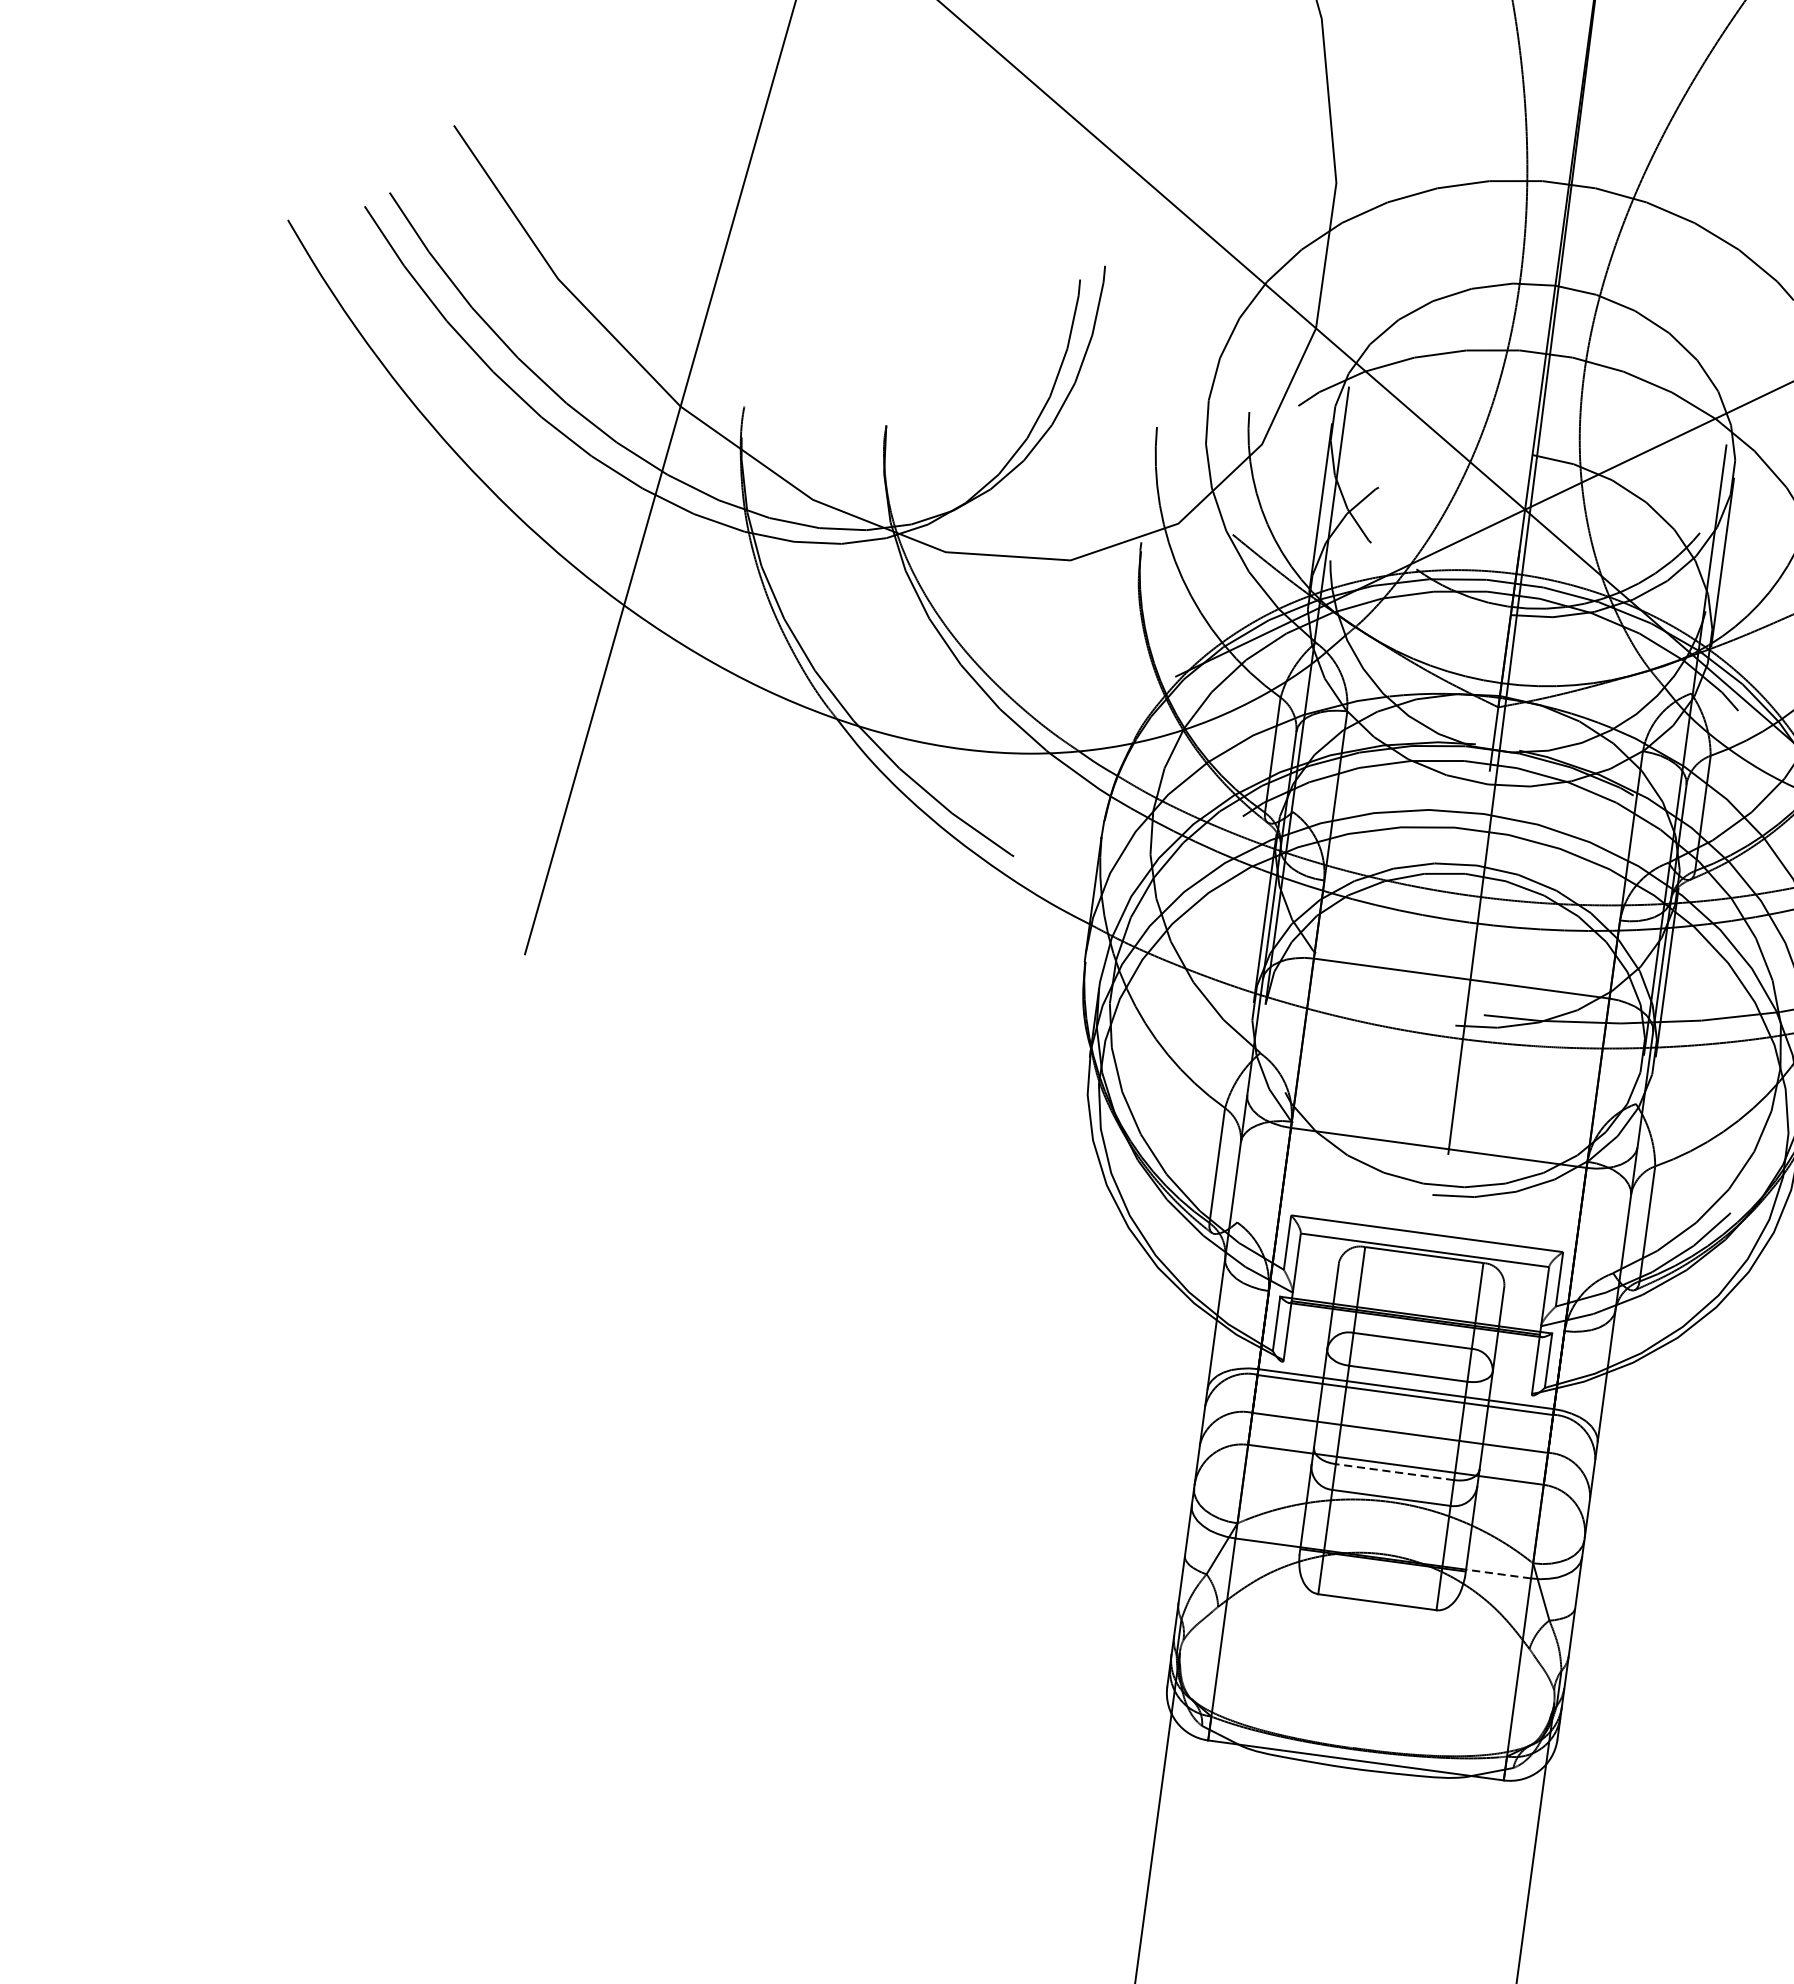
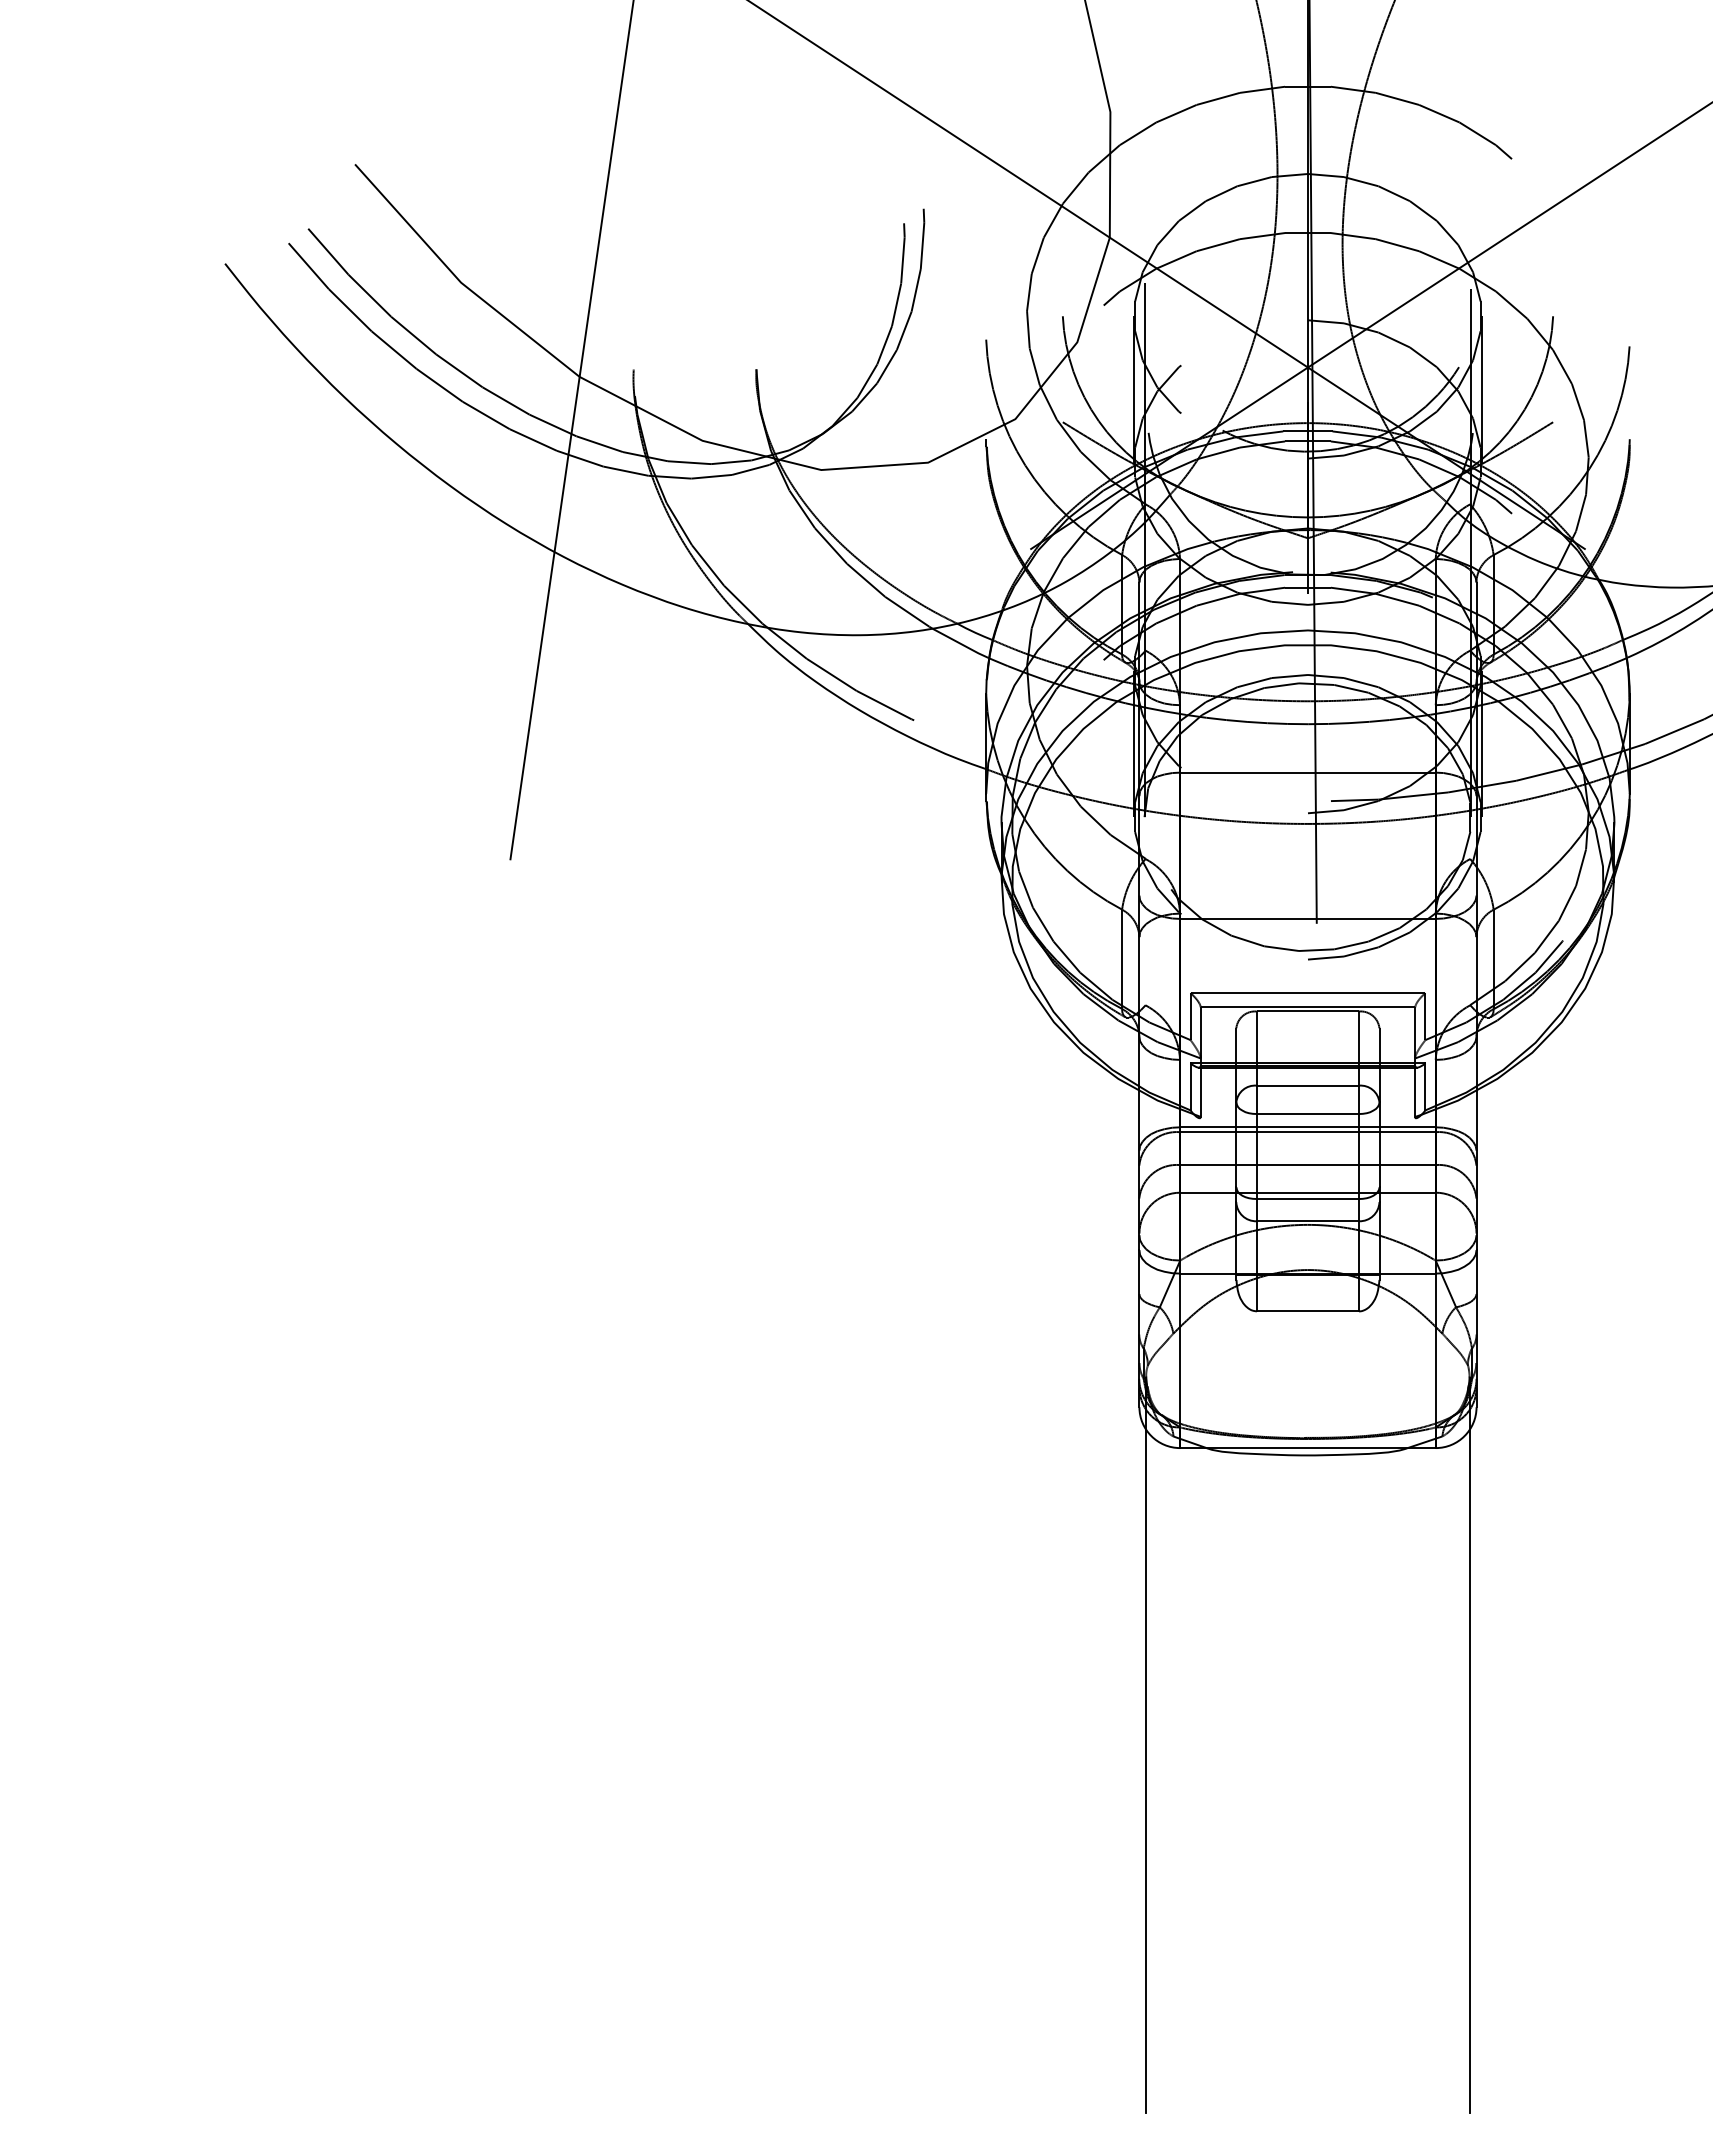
line: (1394, 1472) -> (1307, 1199), dashed -> solid
line: (1498, 1573) -> (1407, 1273), dashed -> solid

